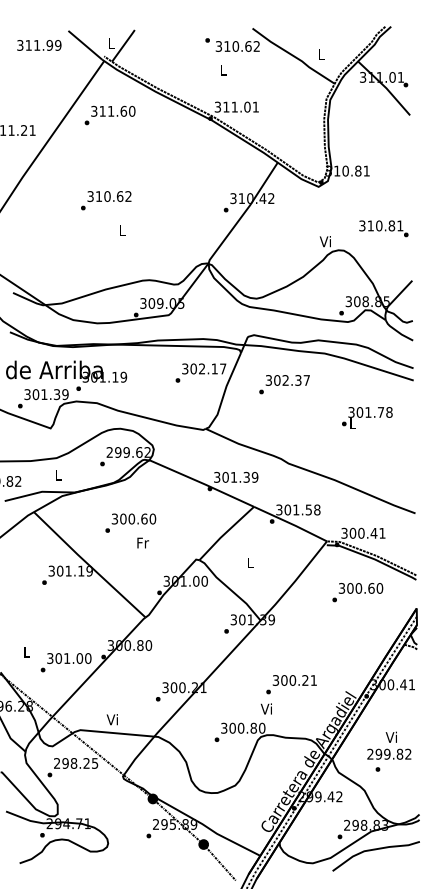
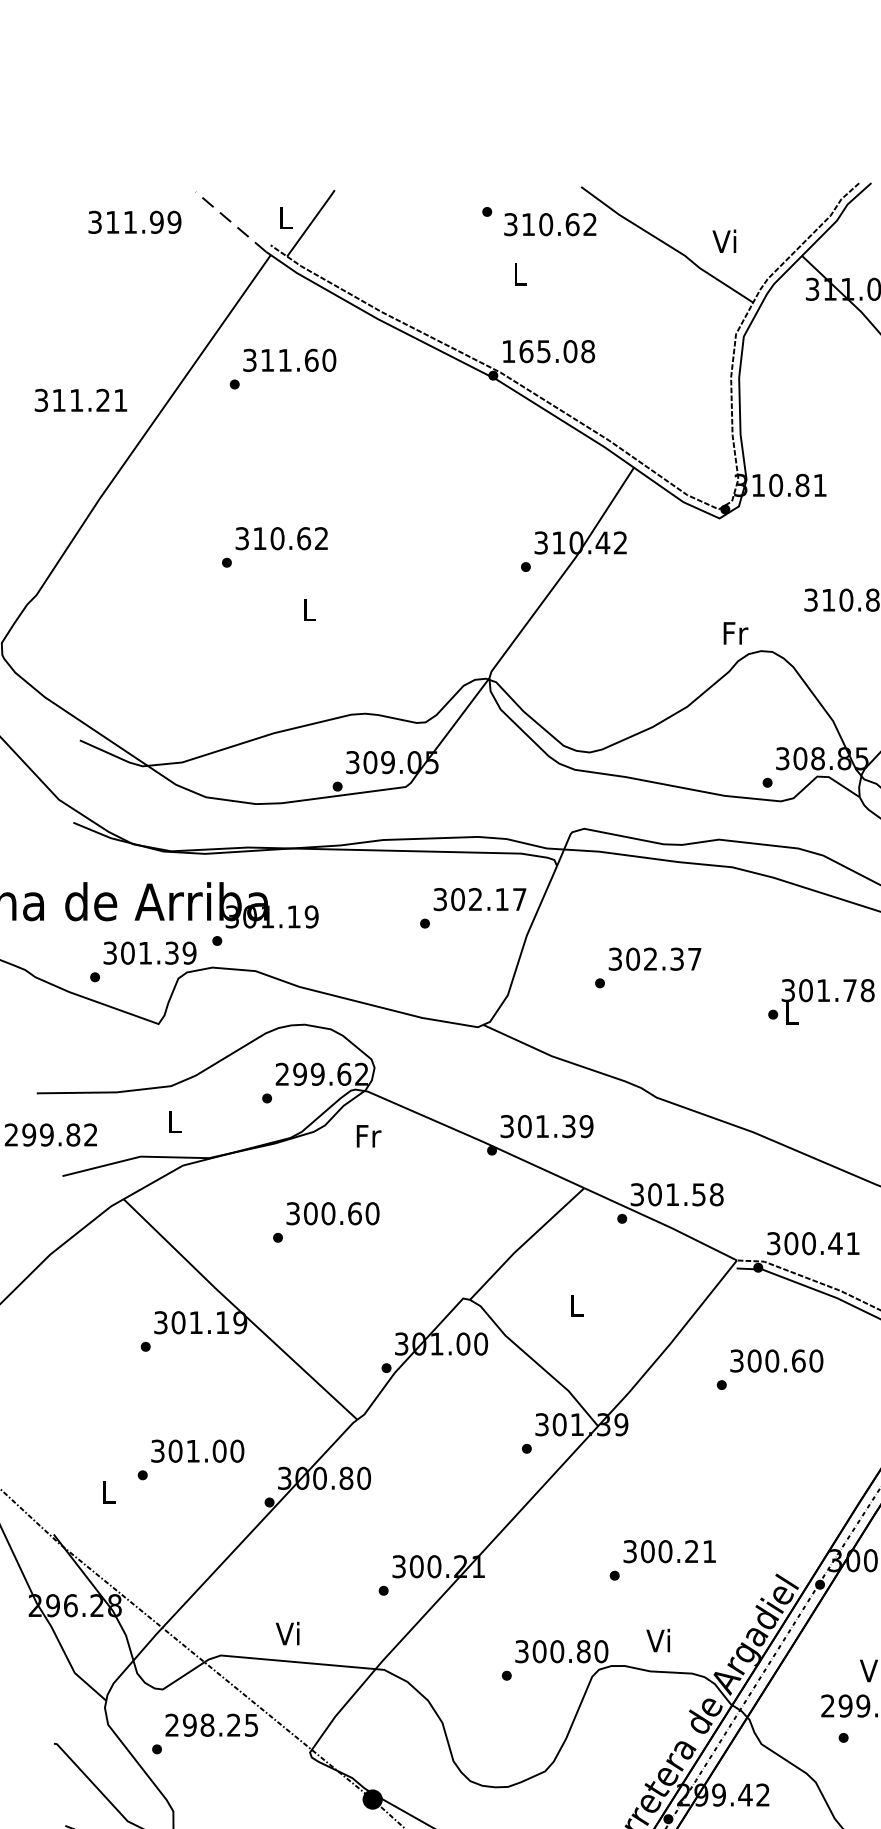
line: (84, 44) -> (229, 220), solid -> dashed
text: (320, 54) -> (723, 241), L -> Vi
text: (236, 106) -> (547, 350), 311.01 -> 165.08
text: (325, 241) -> (733, 632), Vi -> Fr
text: (284, 384) -> (648, 967), moved
text: (142, 542) -> (367, 1135), moved
text: (357, 592) -> (769, 1369), moved
text: (65, 662) -> (189, 1459), moved
text: (265, 708) -> (656, 1639), moved

